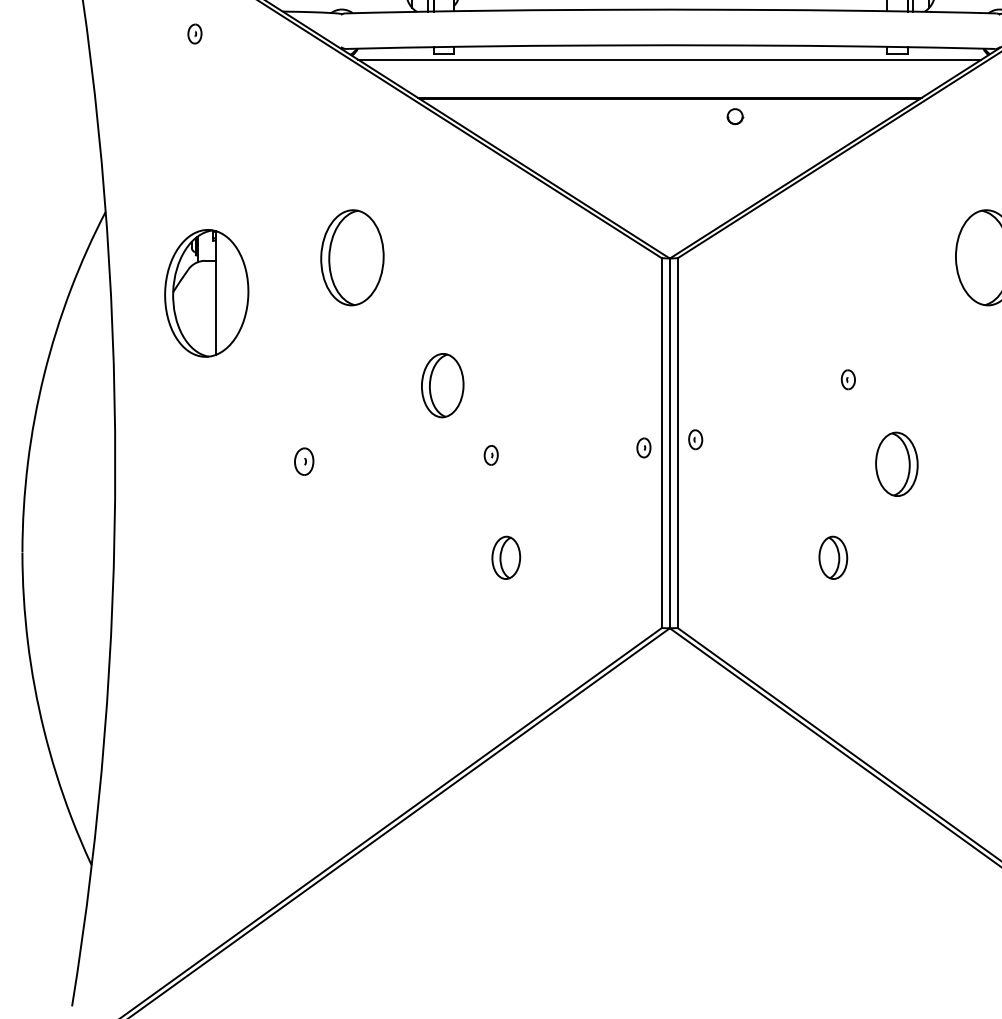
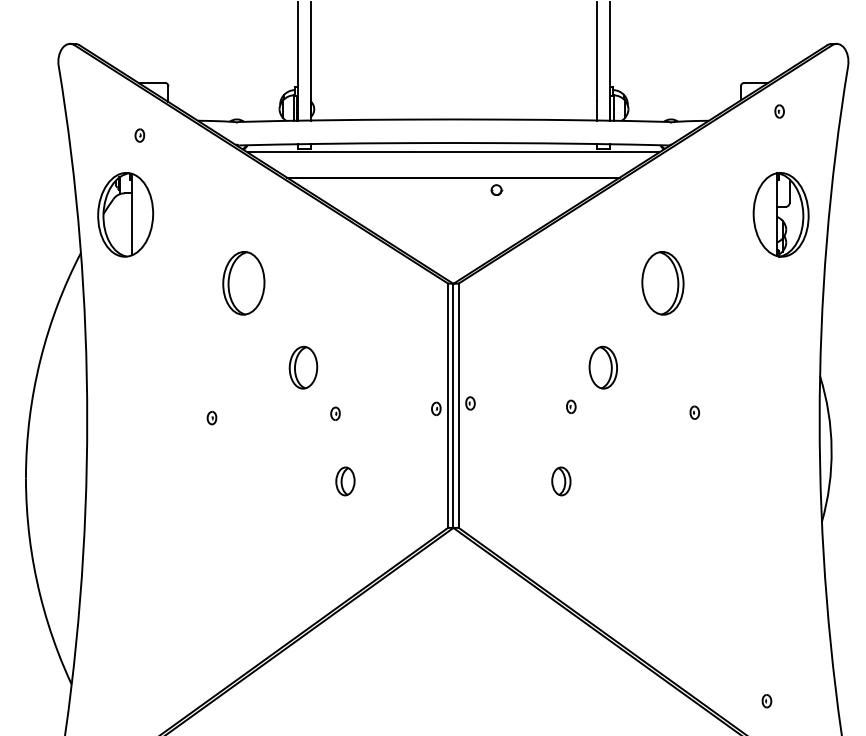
part: (206, 292) -> (125, 214), moved
part: (848, 379) -> (571, 406), moved
part: (303, 462) -> (211, 418), size x0.71
part: (895, 464) -> (602, 367), moved

